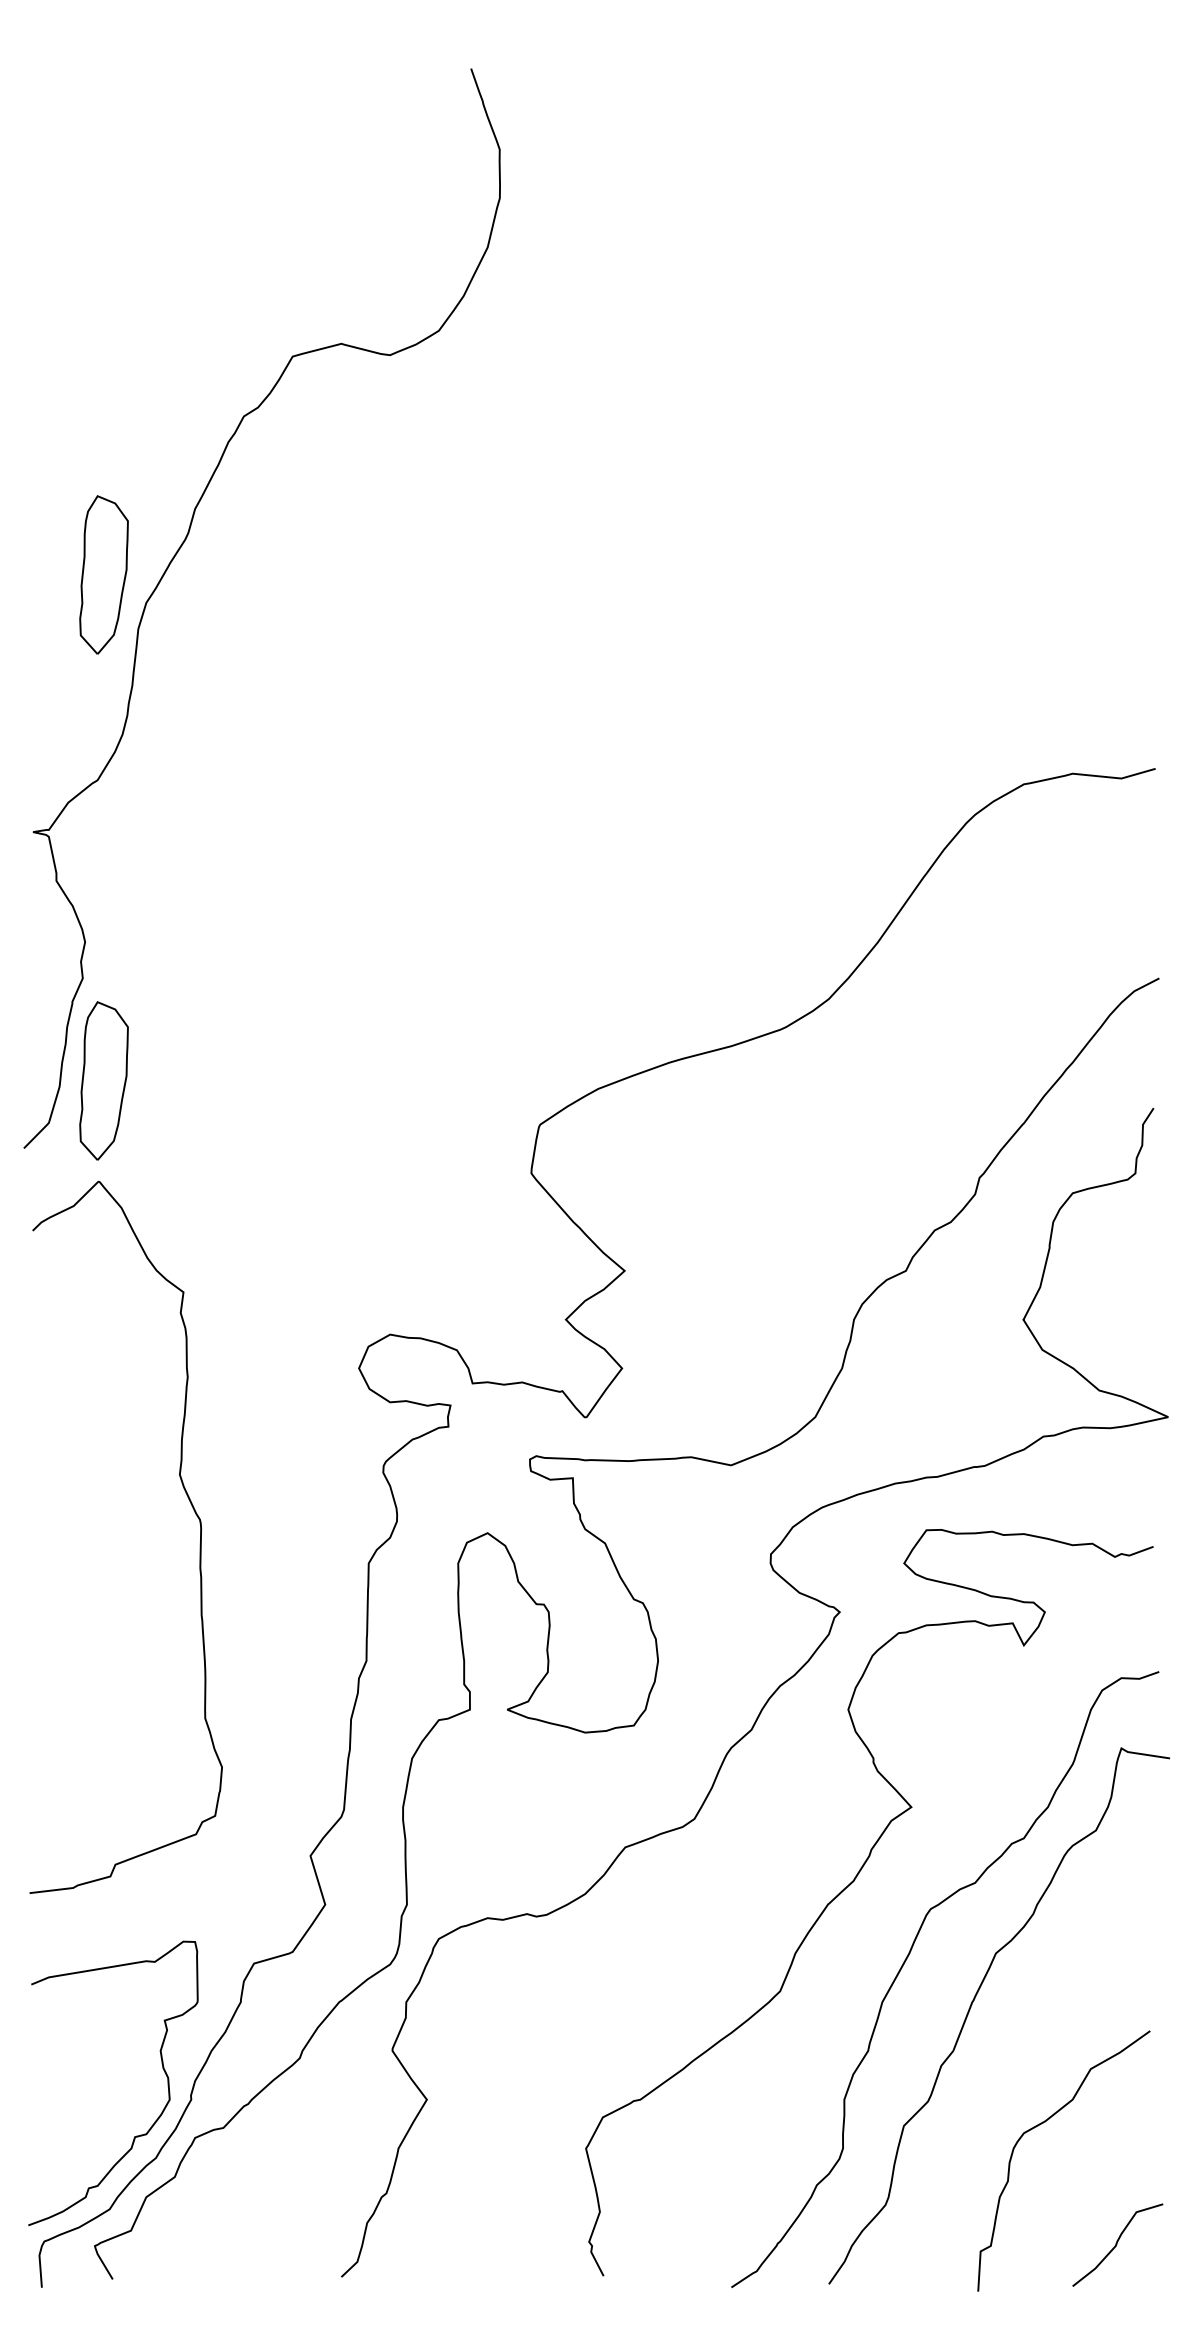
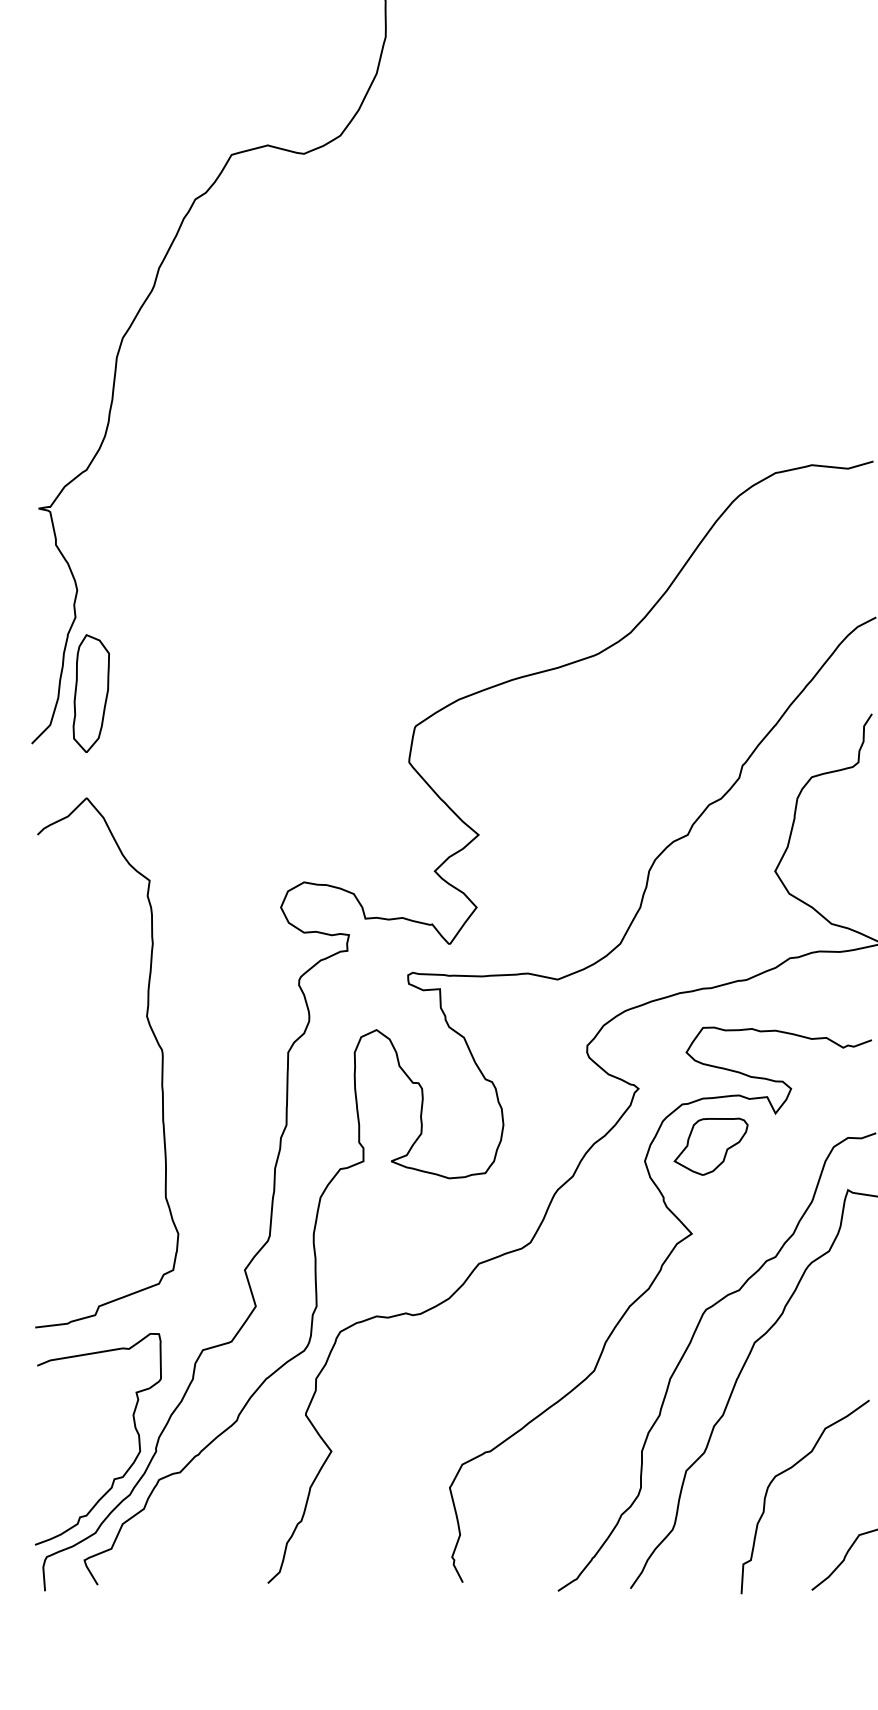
part: (103, 574) -> (90, 316), removed
curve: (191, 1506) -> (155, 1039), moved
part: (937, 1689) -> (711, 1146), added

